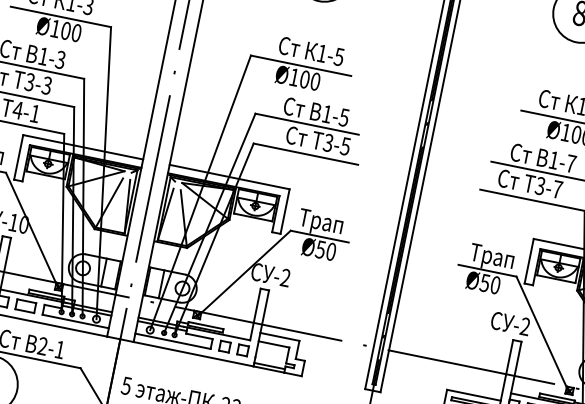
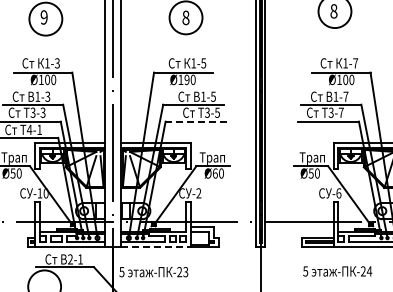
text: (304, 78) -> (186, 79), Ø100 -> Ø190
line: (304, 153) -> (195, 121), solid -> dashed
text: (319, 249) -> (214, 173), Ø50 -> Ø60
text: (524, 326) -> (338, 193), -2 -> -6
line: (194, 354) -> (156, 246), solid -> dashed

